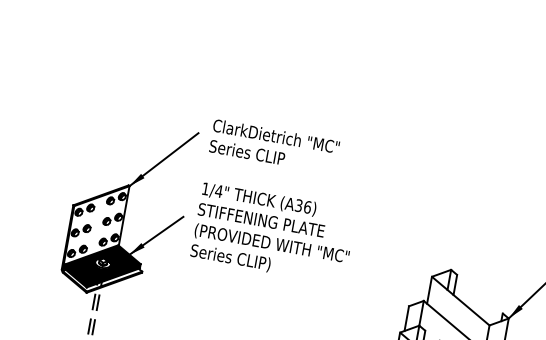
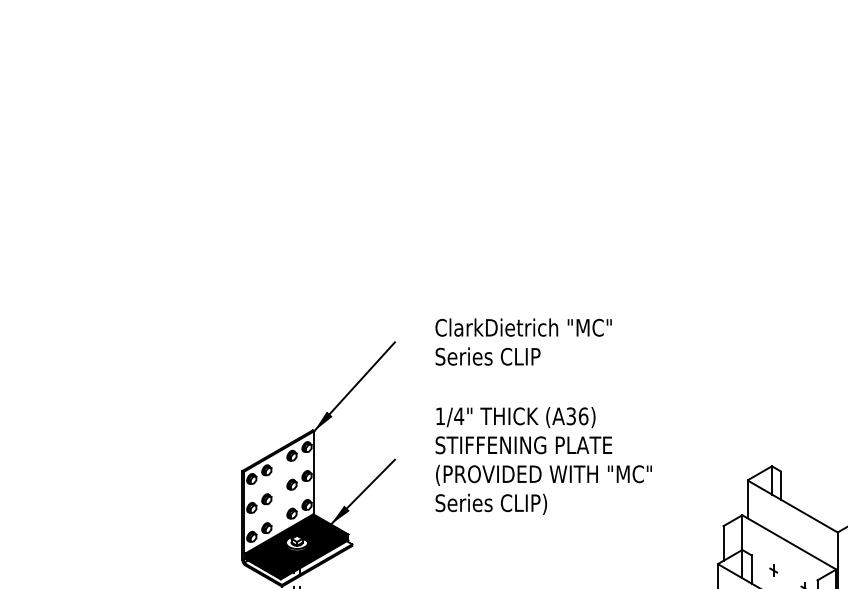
text: (274, 146) -> (523, 341), moved
text: (273, 233) -> (543, 460), moved

